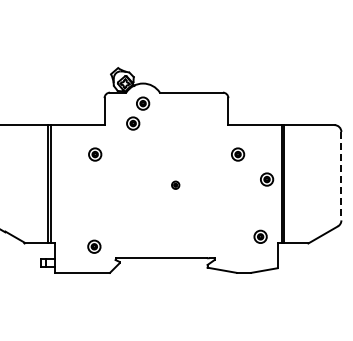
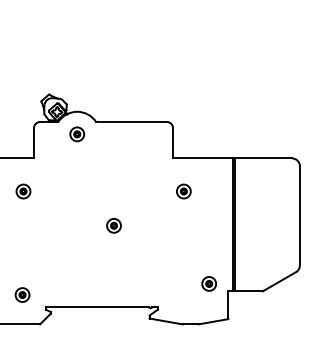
part: (133, 123) -> (66, 156), removed
line: (341, 176) -> (300, 216), dashed -> solid
part: (267, 179) -> (216, 219), removed
part: (175, 185) -> (113, 226), size x1.67

